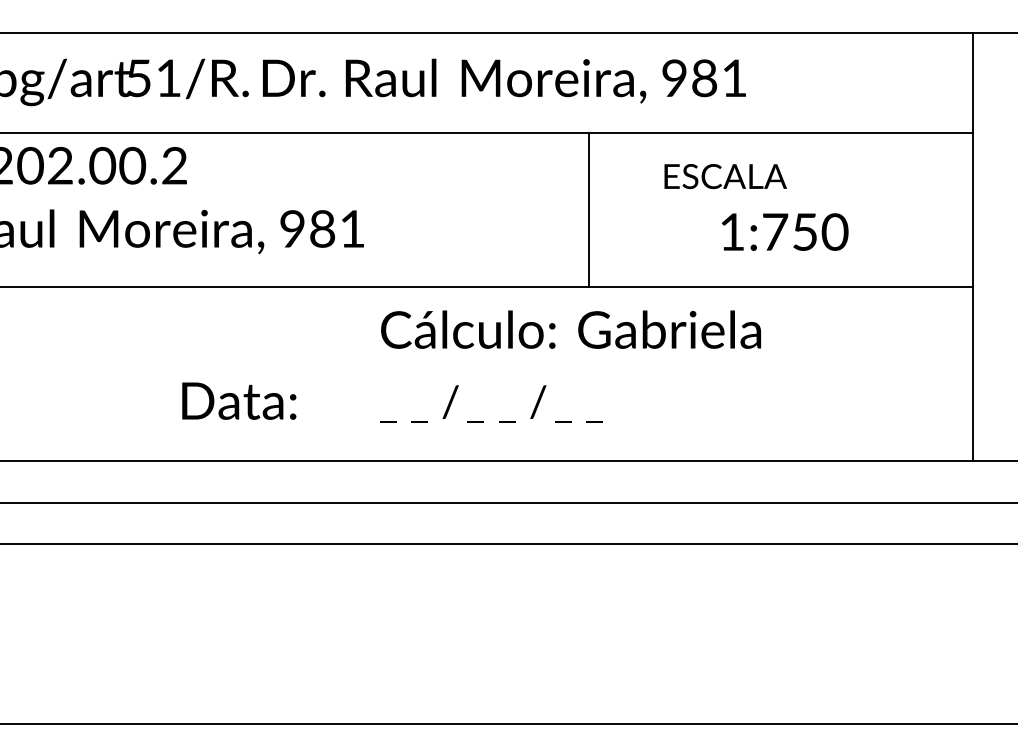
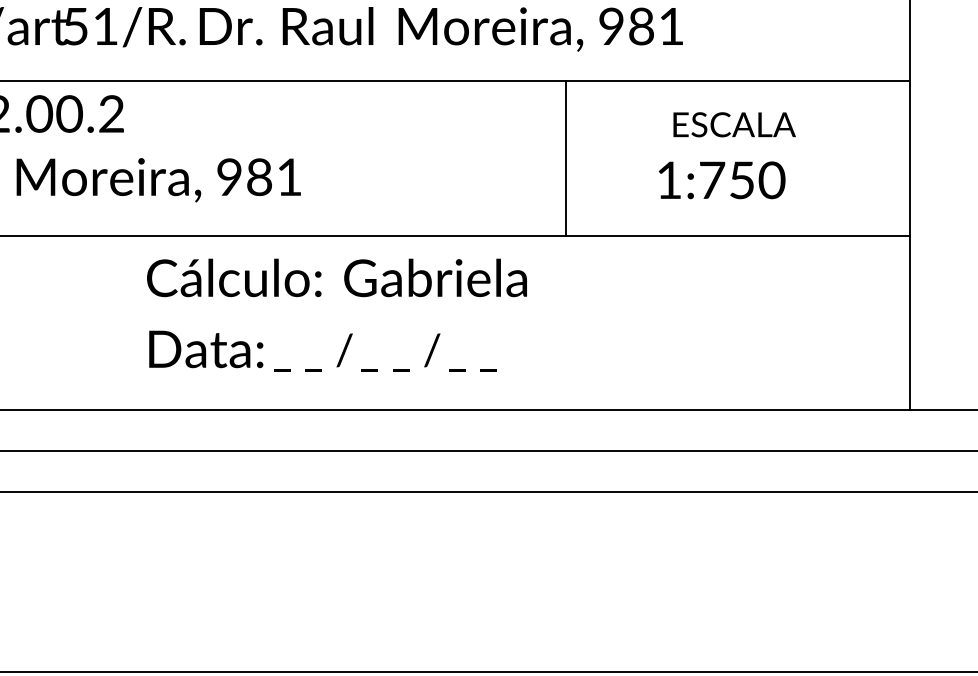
text: (725, 176) -> (734, 124), moved
line: (588, 210) -> (565, 158), moved
text: (570, 329) -> (336, 277), moved
text: (239, 400) -> (206, 348), moved
text: (491, 403) -> (385, 351), moved

